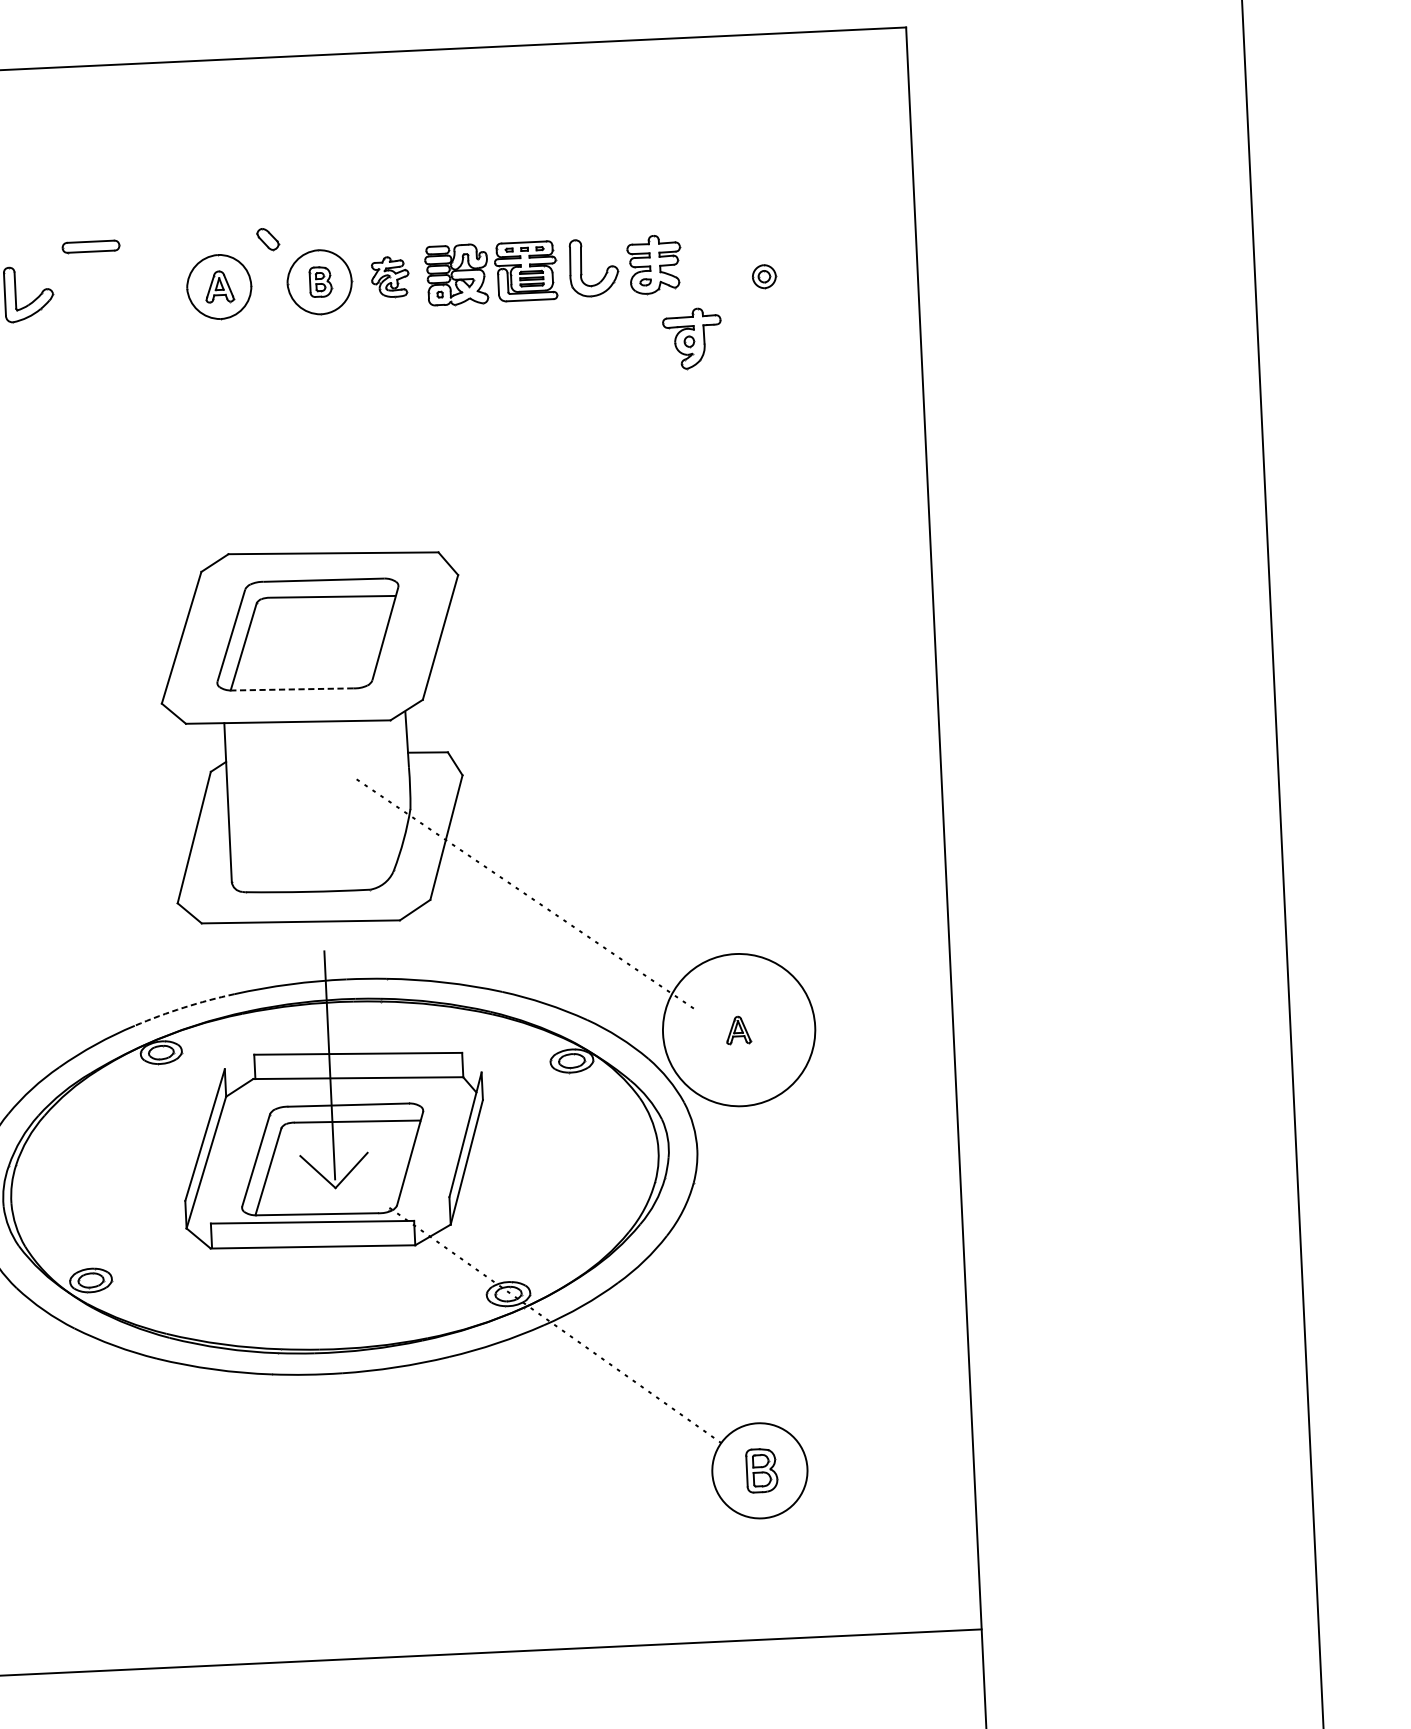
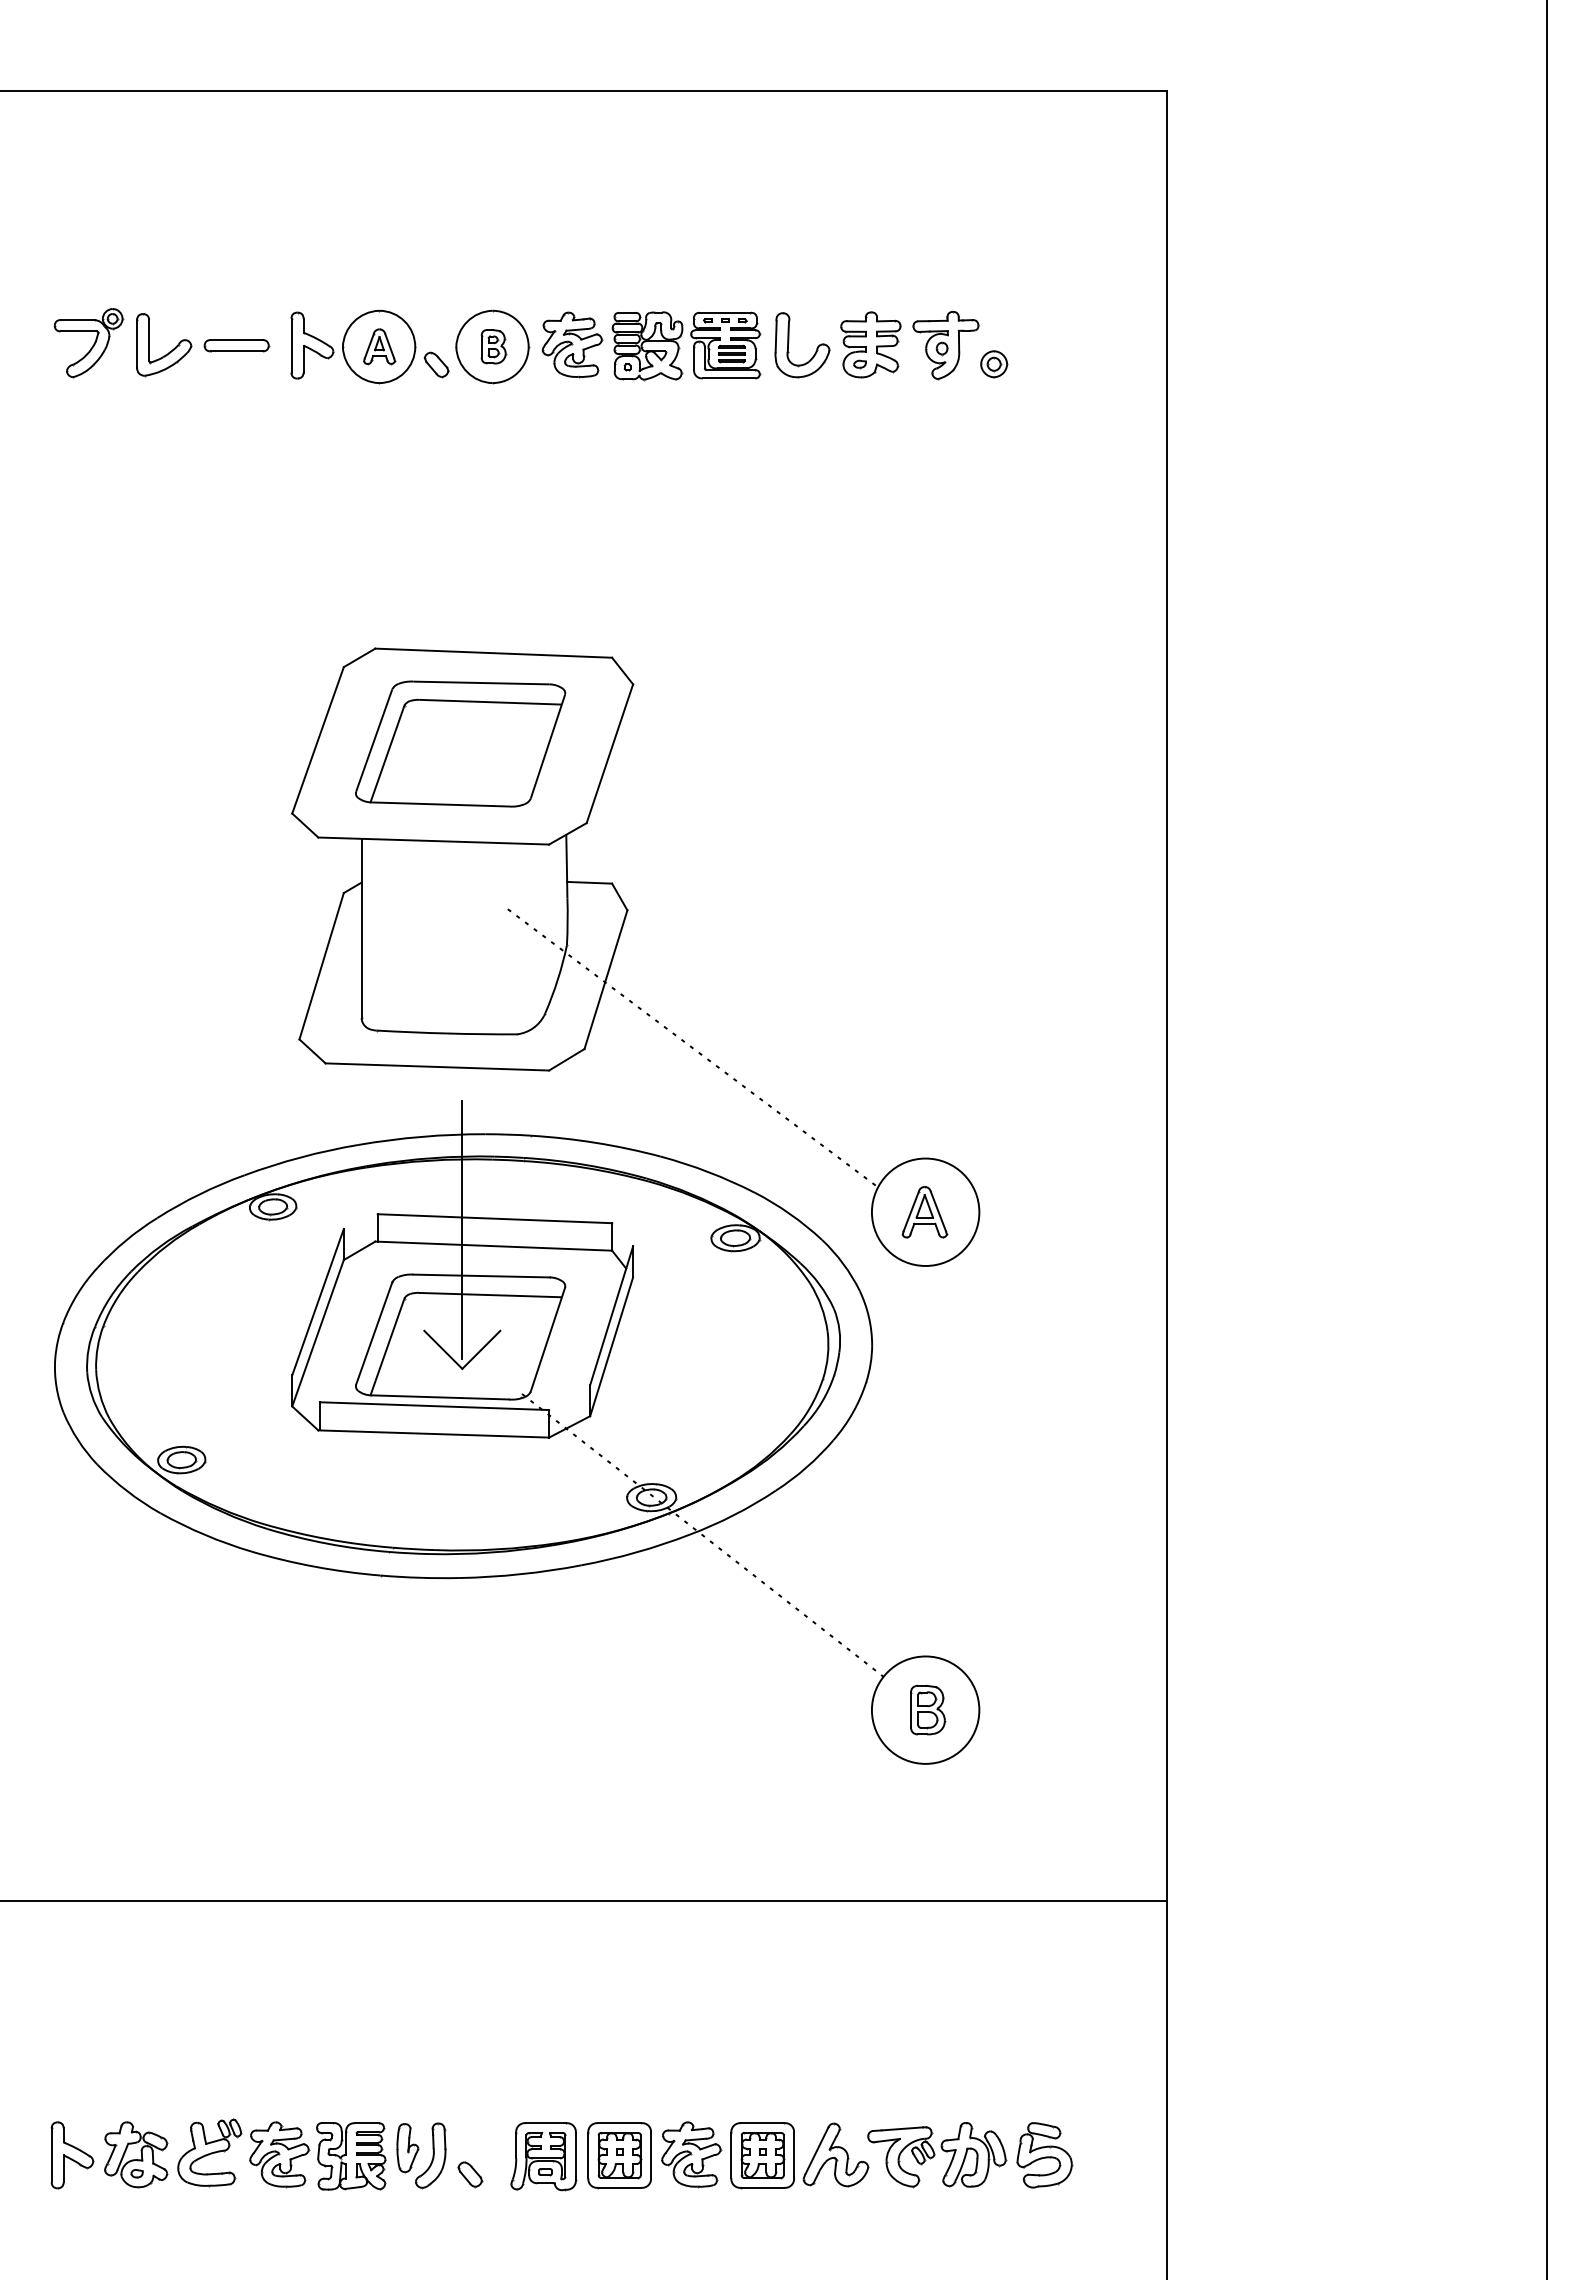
part: (267, 239) -> (436, 364), moved
part: (90, 246) -> (236, 345), moved
part: (390, 276) -> (572, 344), size x1.43
part: (160, 288) -> (312, 345), added
part: (692, 338) -> (945, 345), moved
line: (292, 689) -> (440, 804), dashed -> solid
arc: (183, 1007) -> (300, 1157), dashed -> solid
circle: (738, 1029) -> (925, 1211), size x0.62
part: (738, 1030) -> (924, 1212), size x1.67

